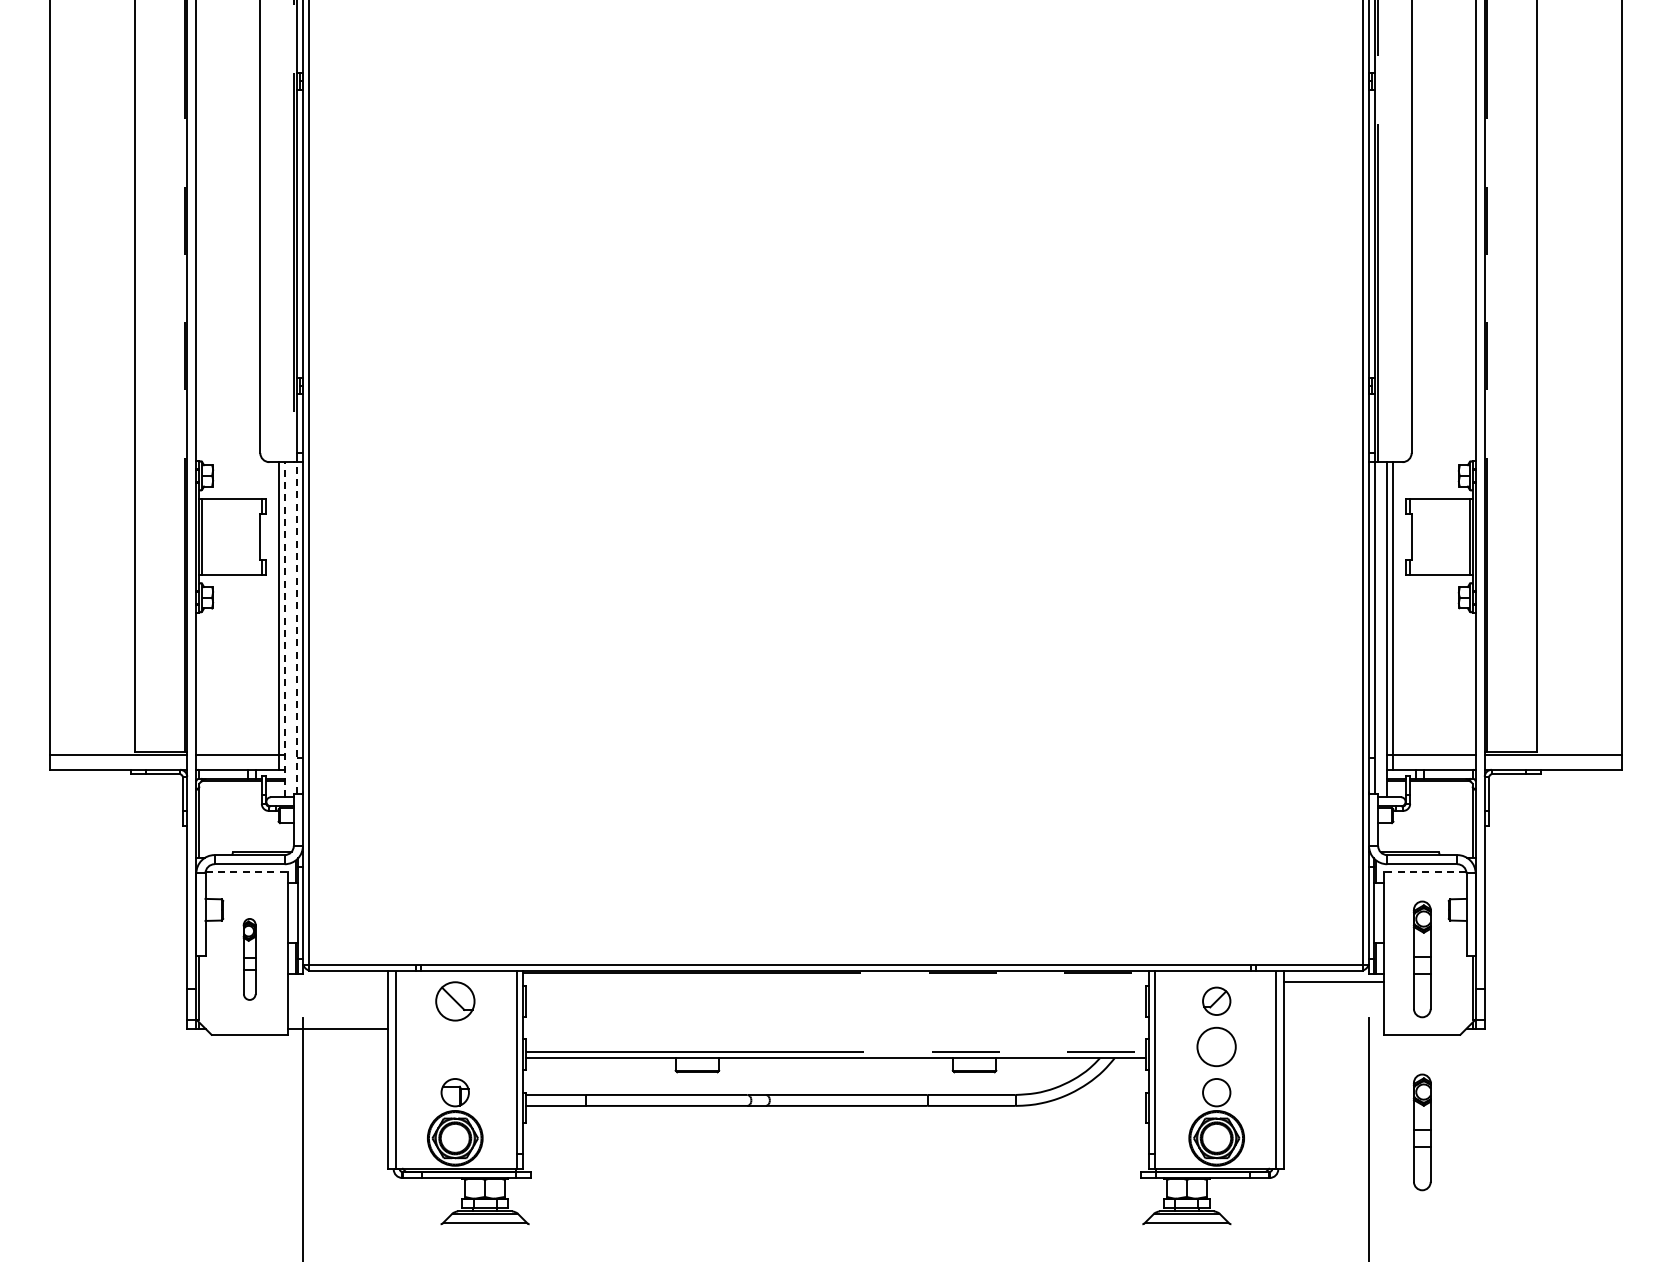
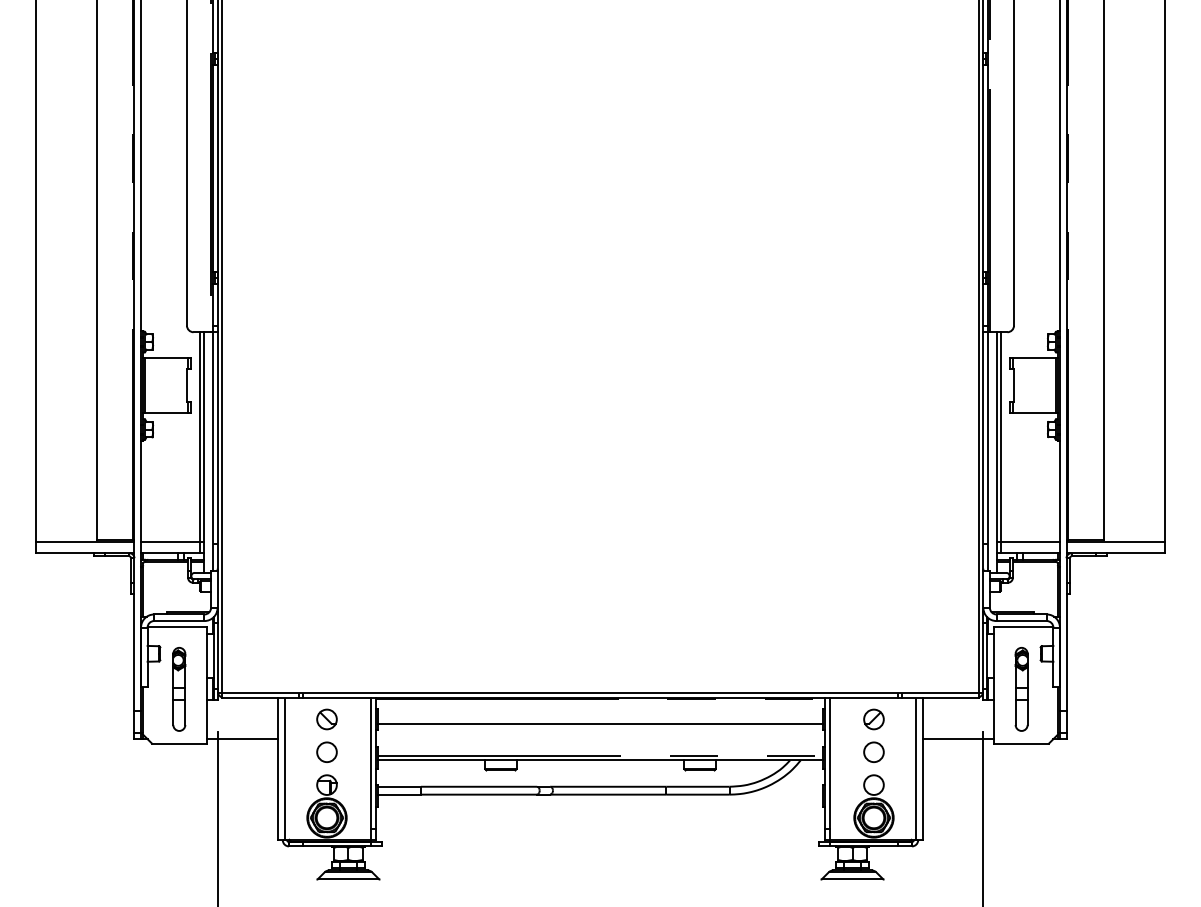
line: (296, 627) -> (212, 450), dashed -> solid
line: (284, 629) -> (204, 452), dashed -> solid
line: (247, 871) -> (177, 626), dashed -> solid
line: (1424, 871) -> (1023, 626), dashed -> solid
part: (249, 959) -> (179, 689), size x1.43
line: (1334, 981) -> (958, 739), moved
part: (454, 1000) -> (326, 718), size x0.71
line: (835, 1007) -> (600, 723), added
circle: (454, 1046) -> (326, 751), added
circle: (1216, 1046) -> (873, 751), size x0.71
part: (1421, 1132) -> (1021, 813), removed

